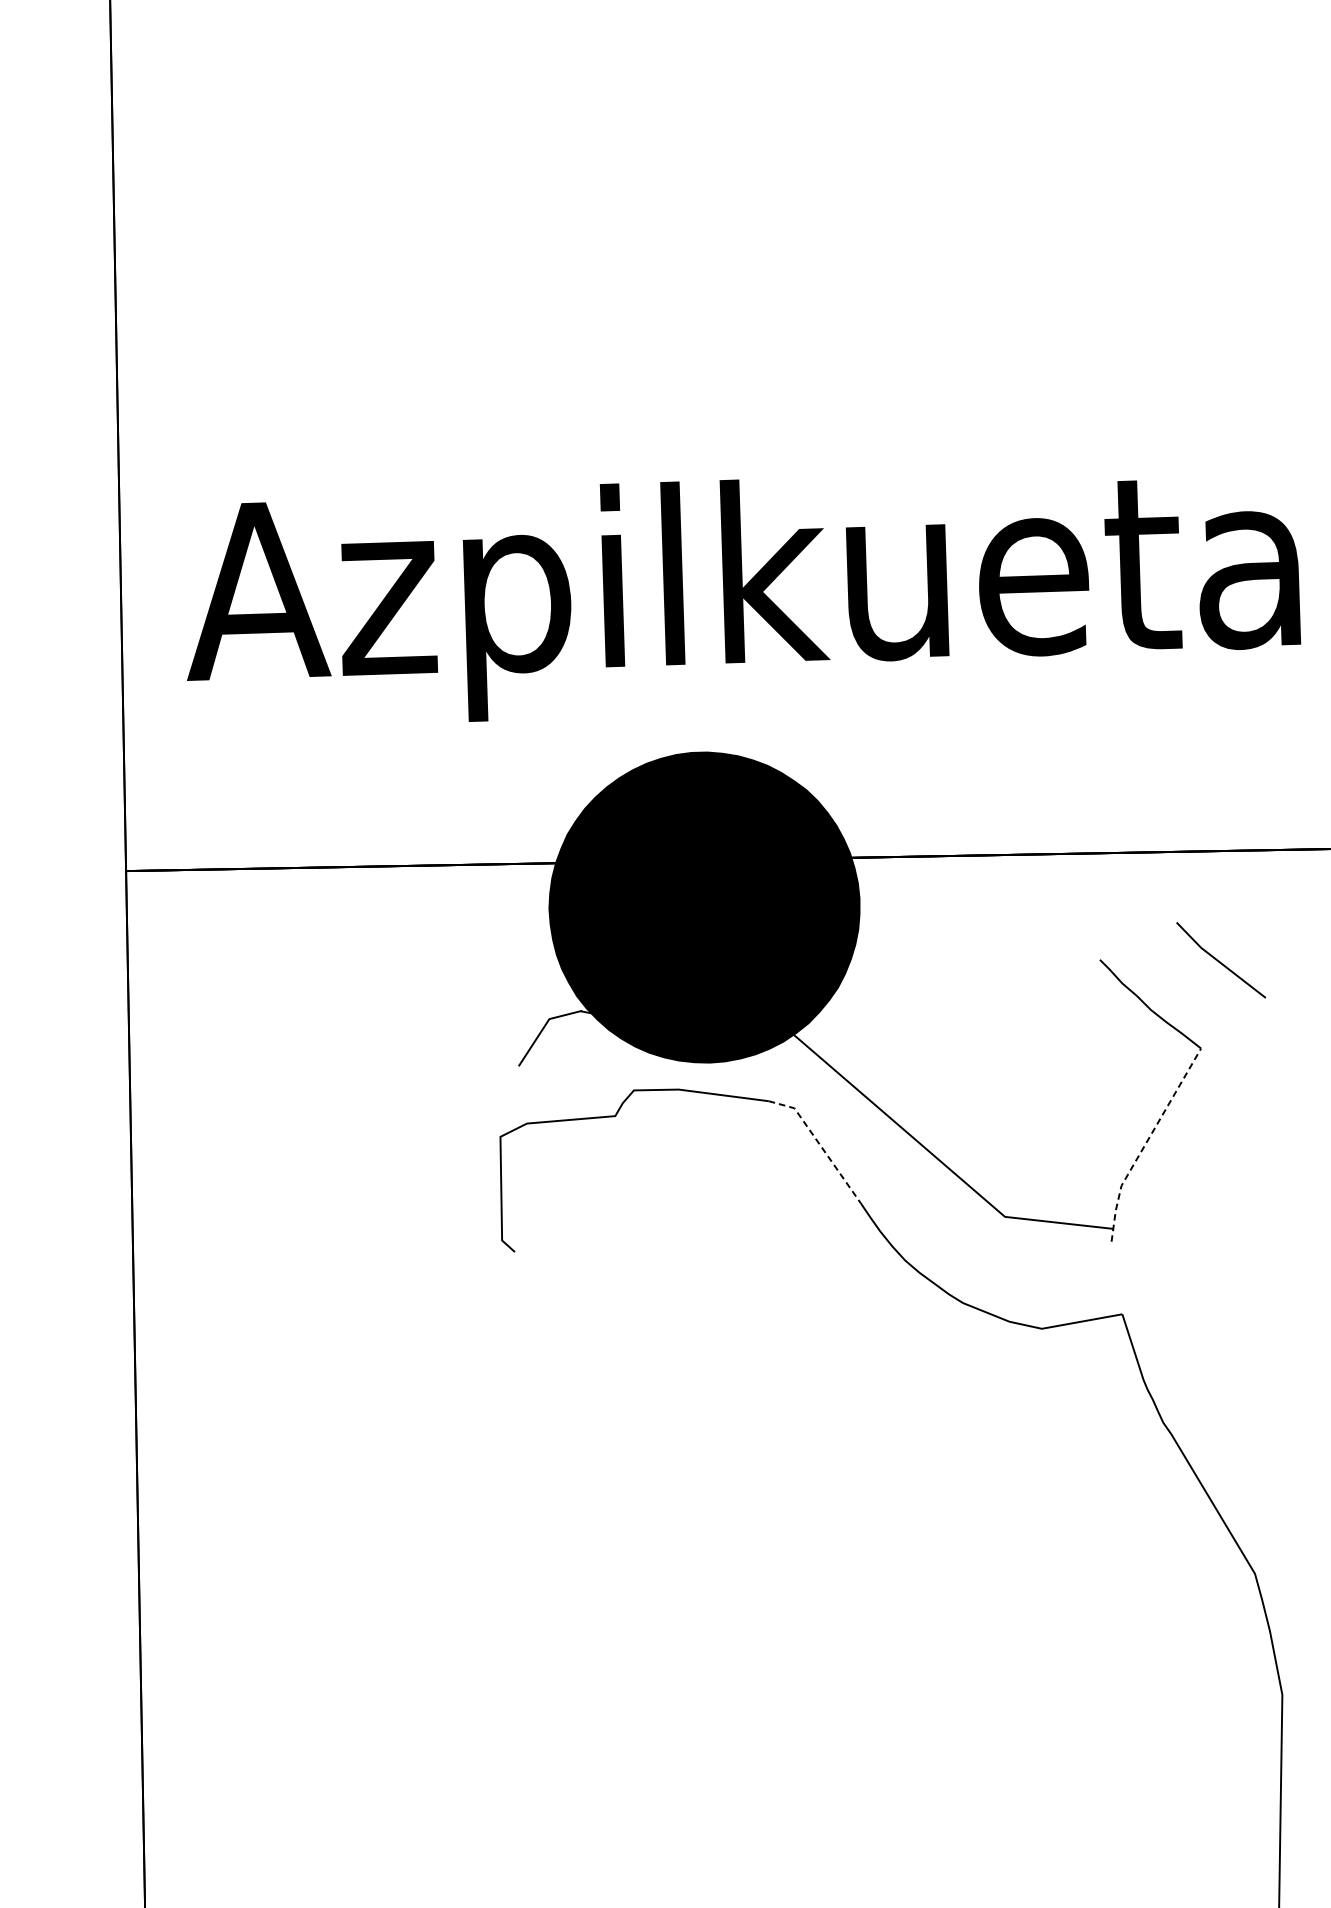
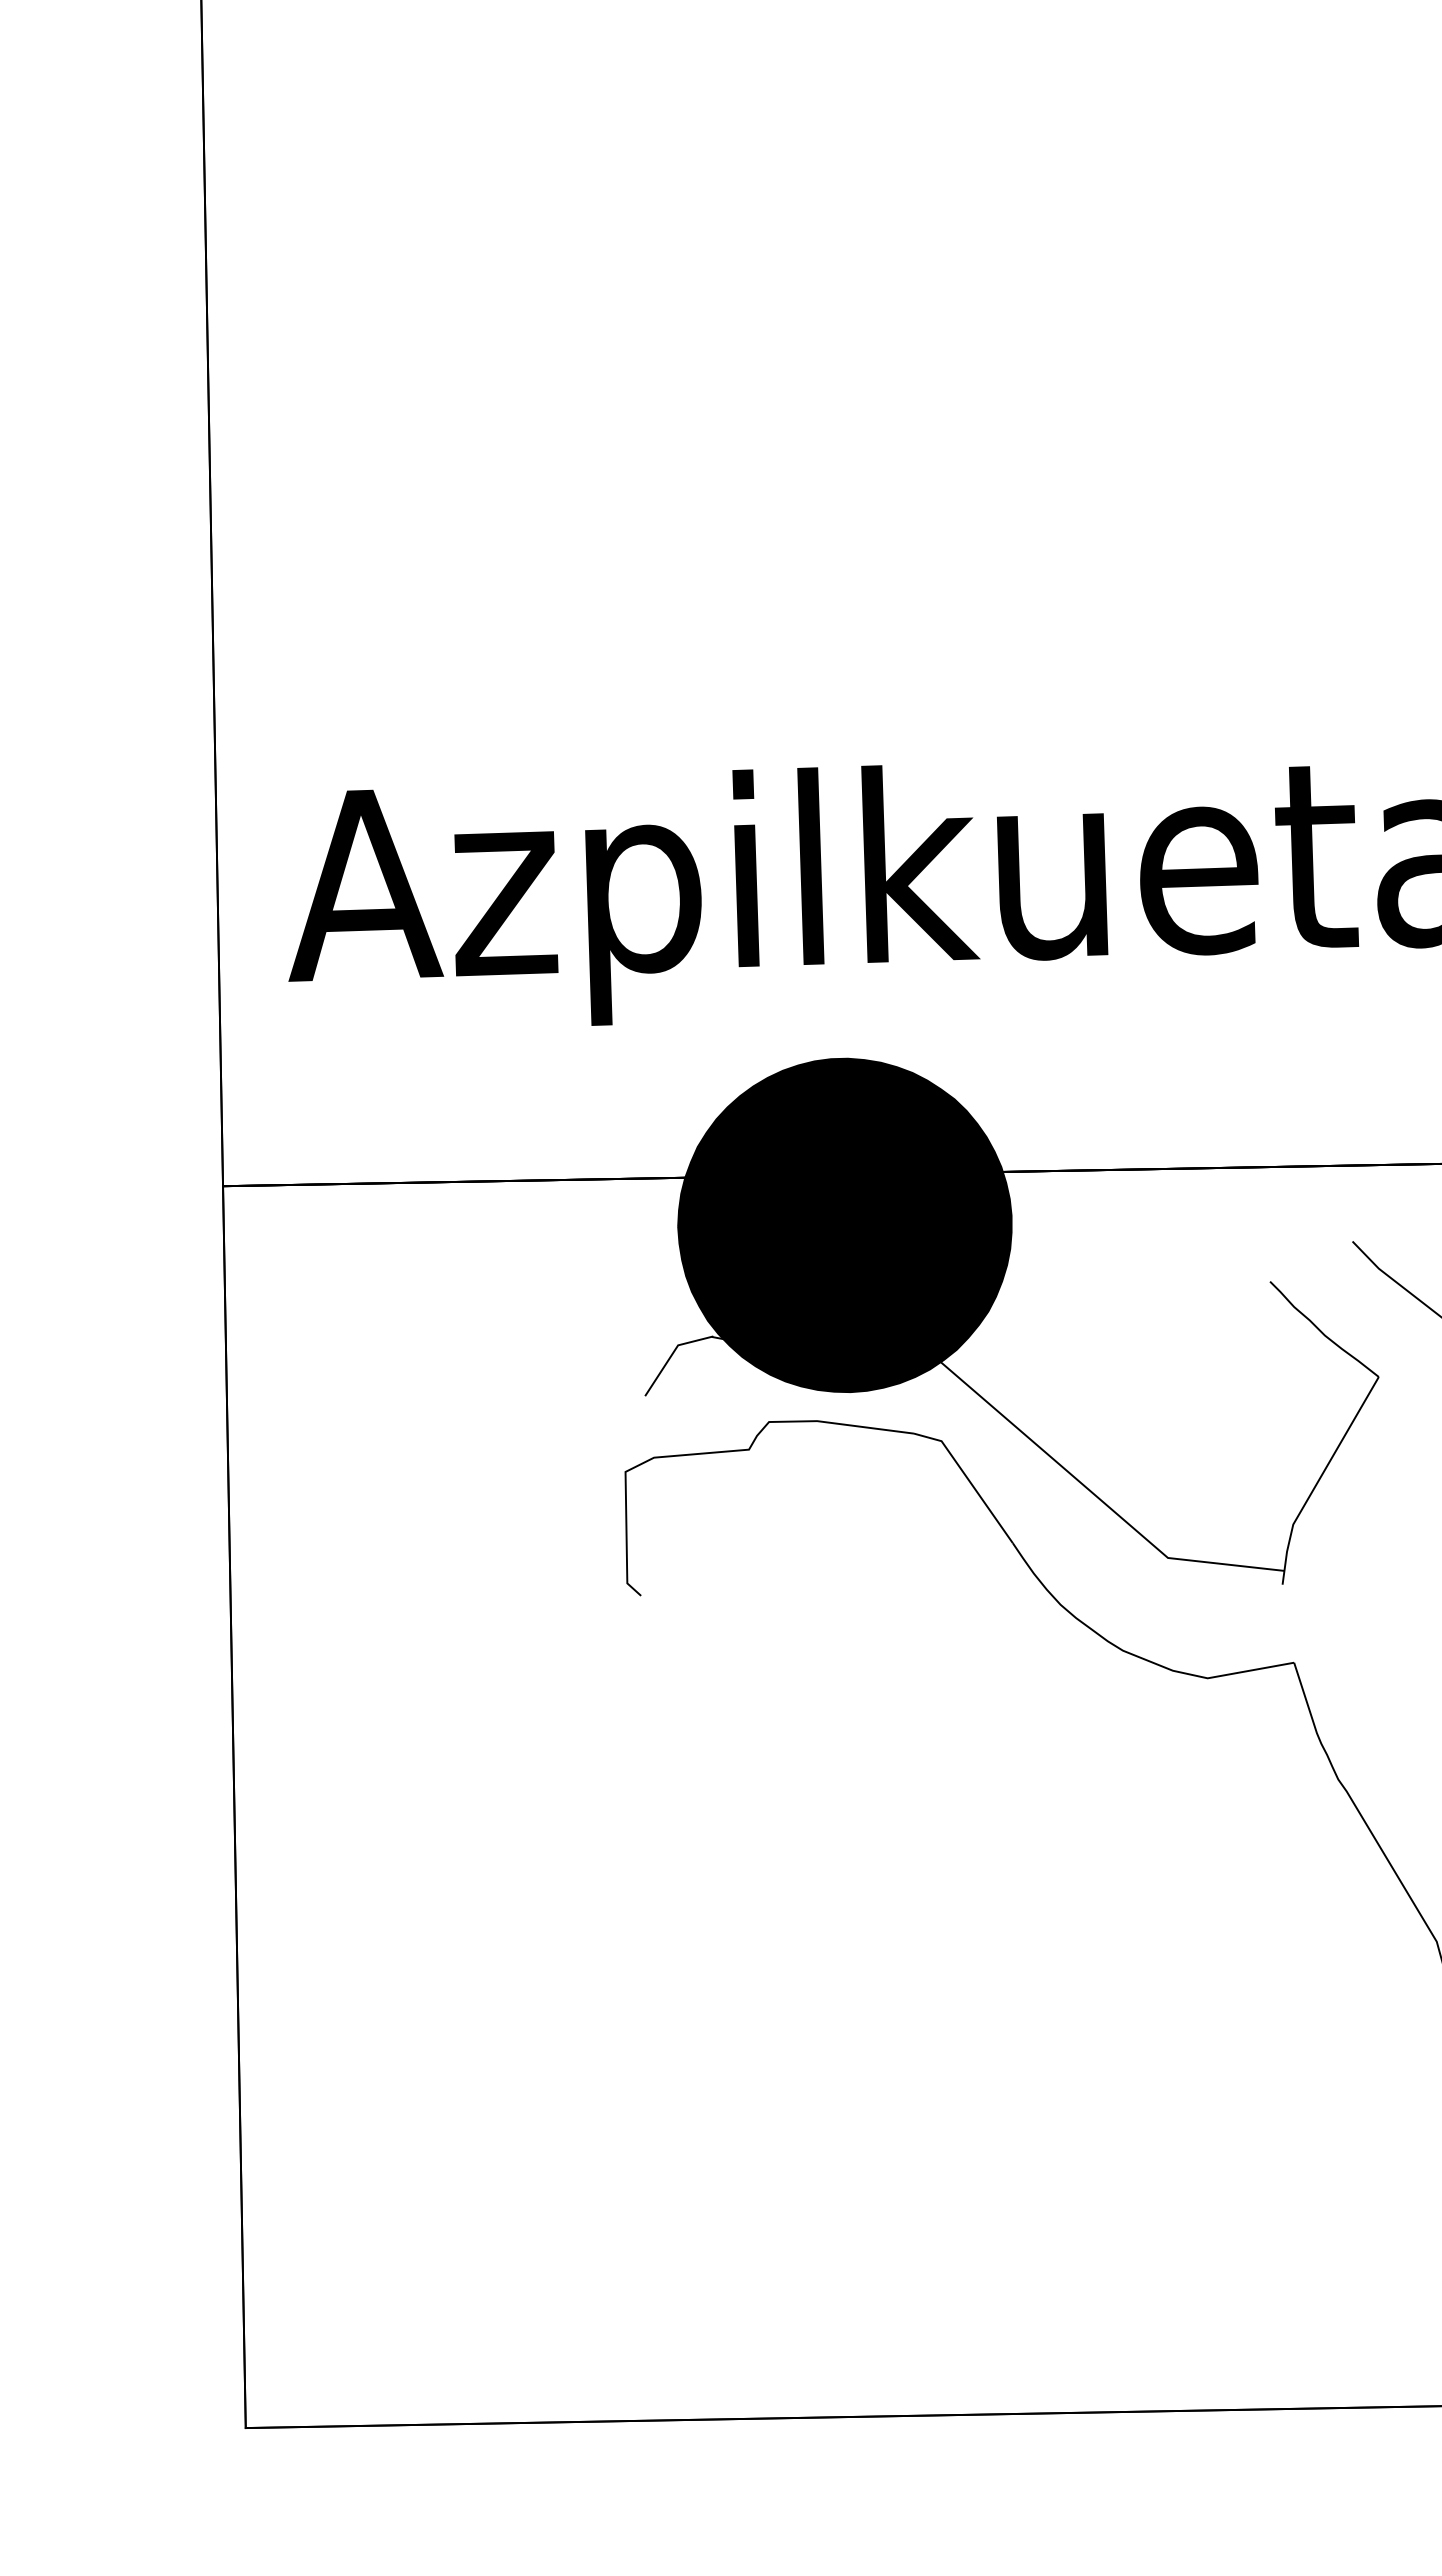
line: (1146, 1142) -> (1320, 1477), dashed -> solid
line: (819, 1144) -> (968, 1480), dashed -> solid

